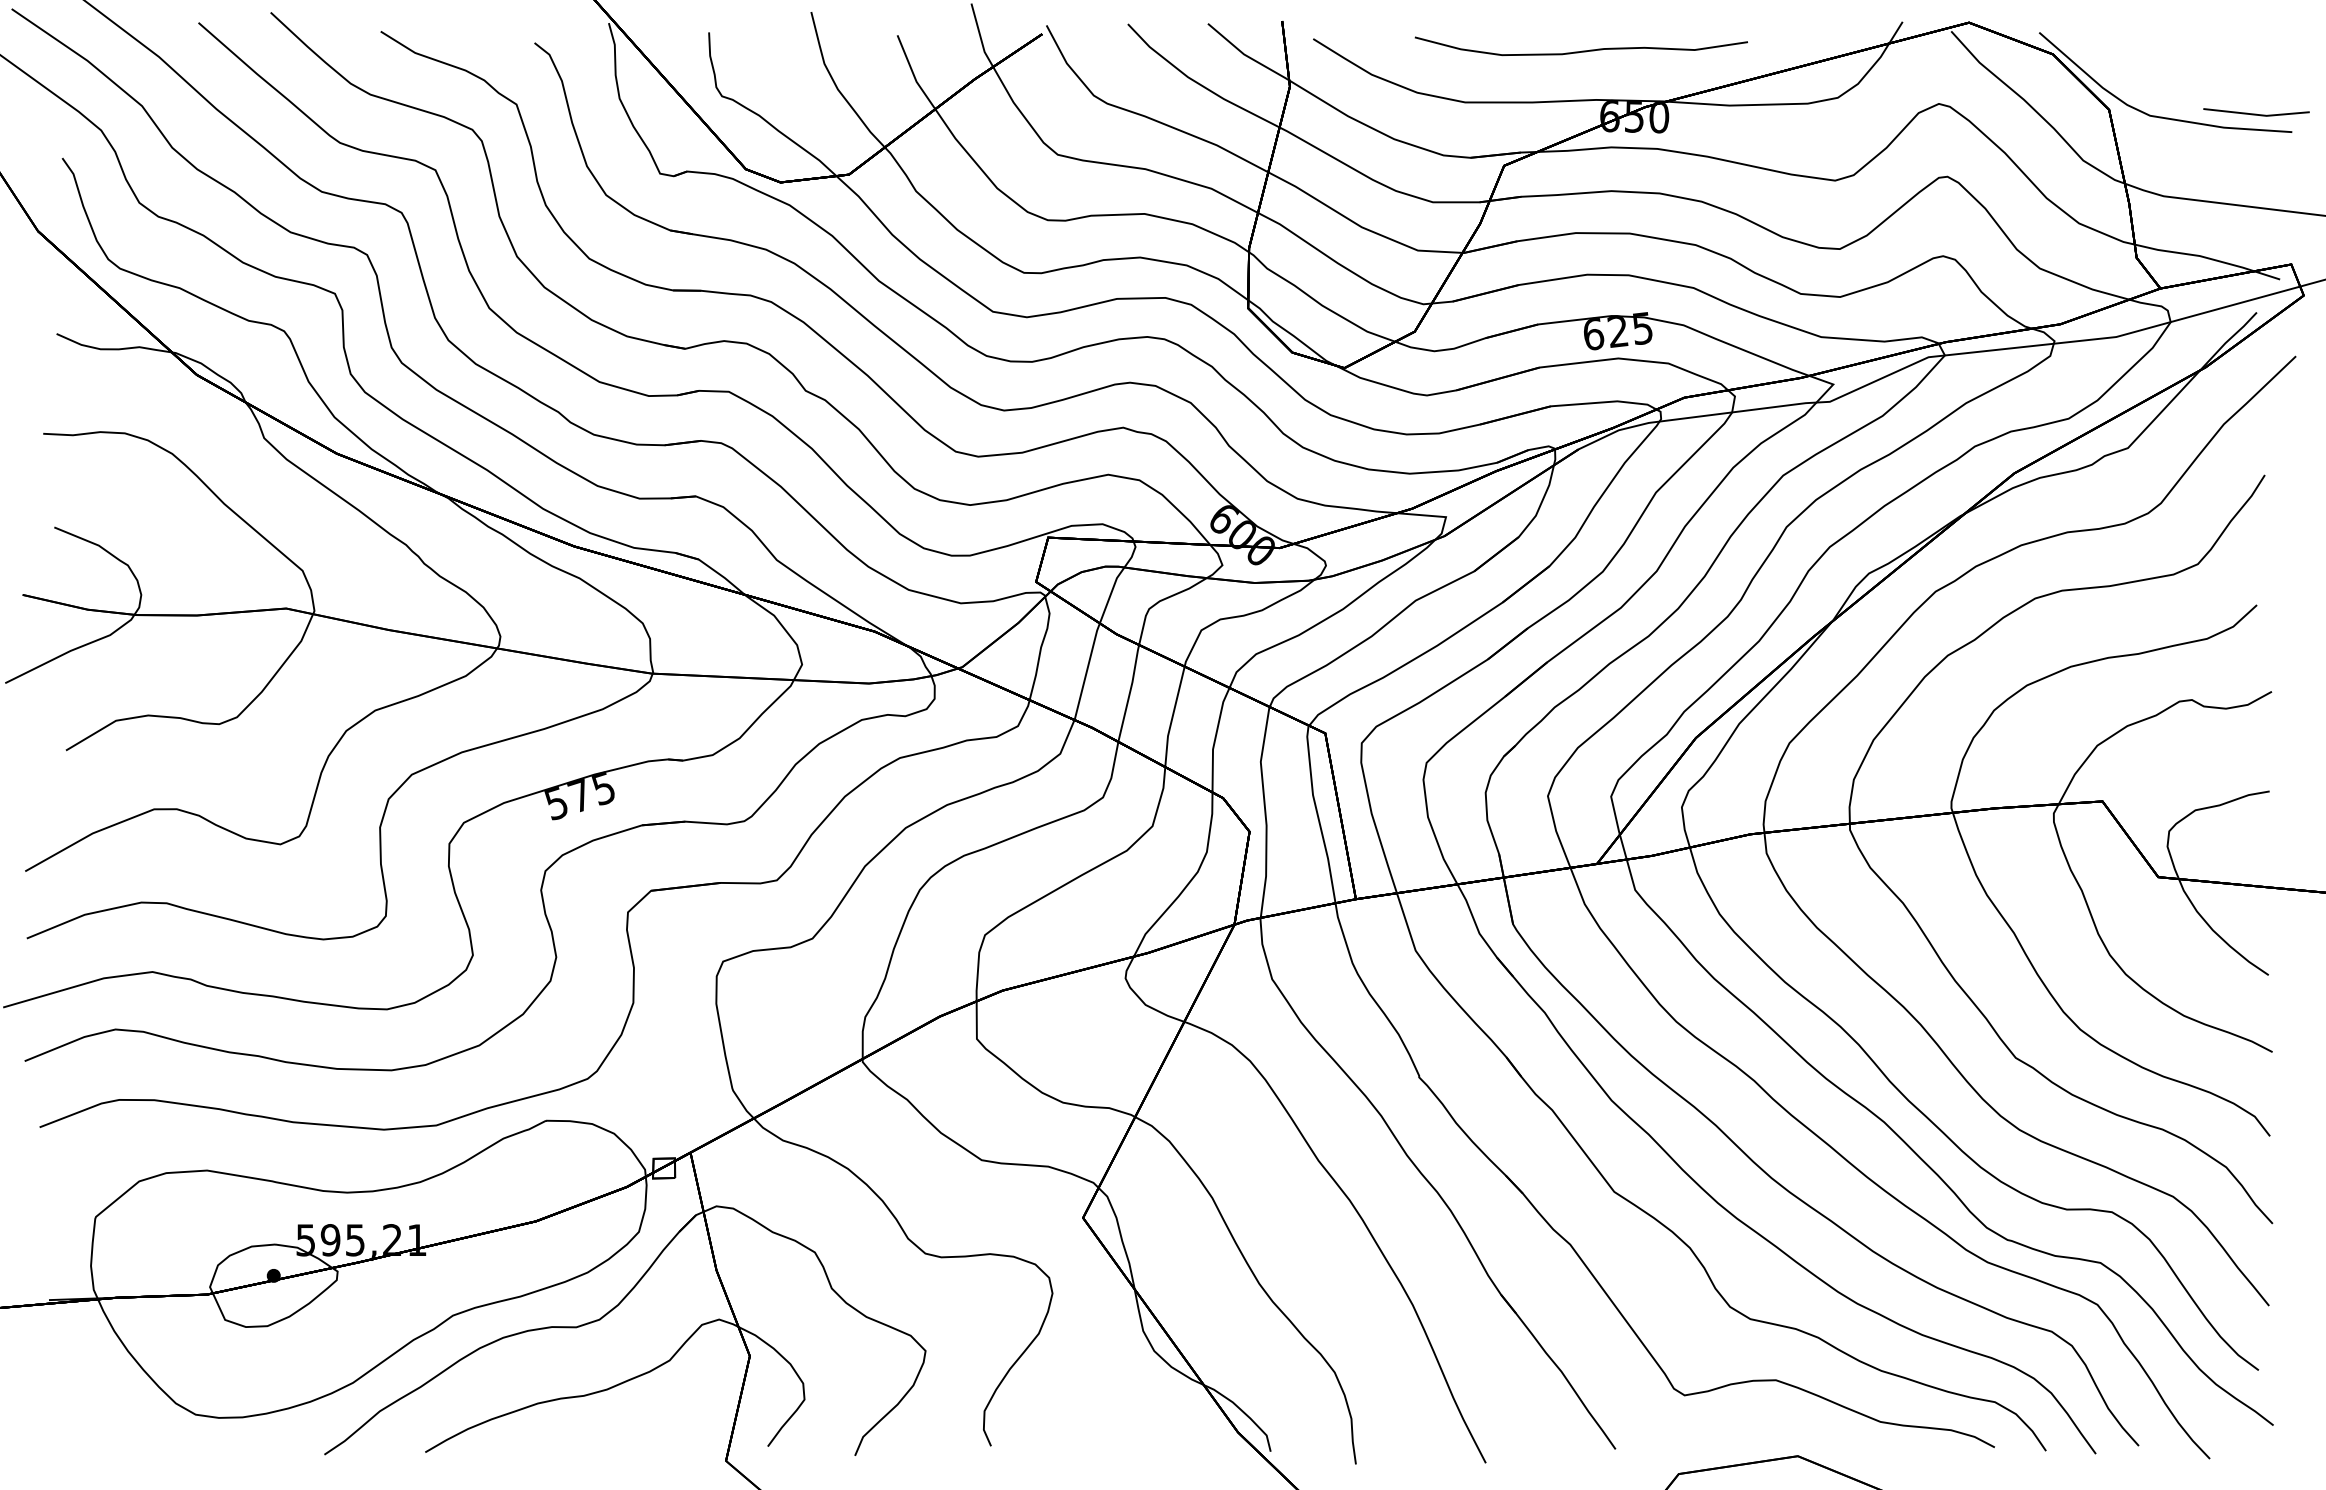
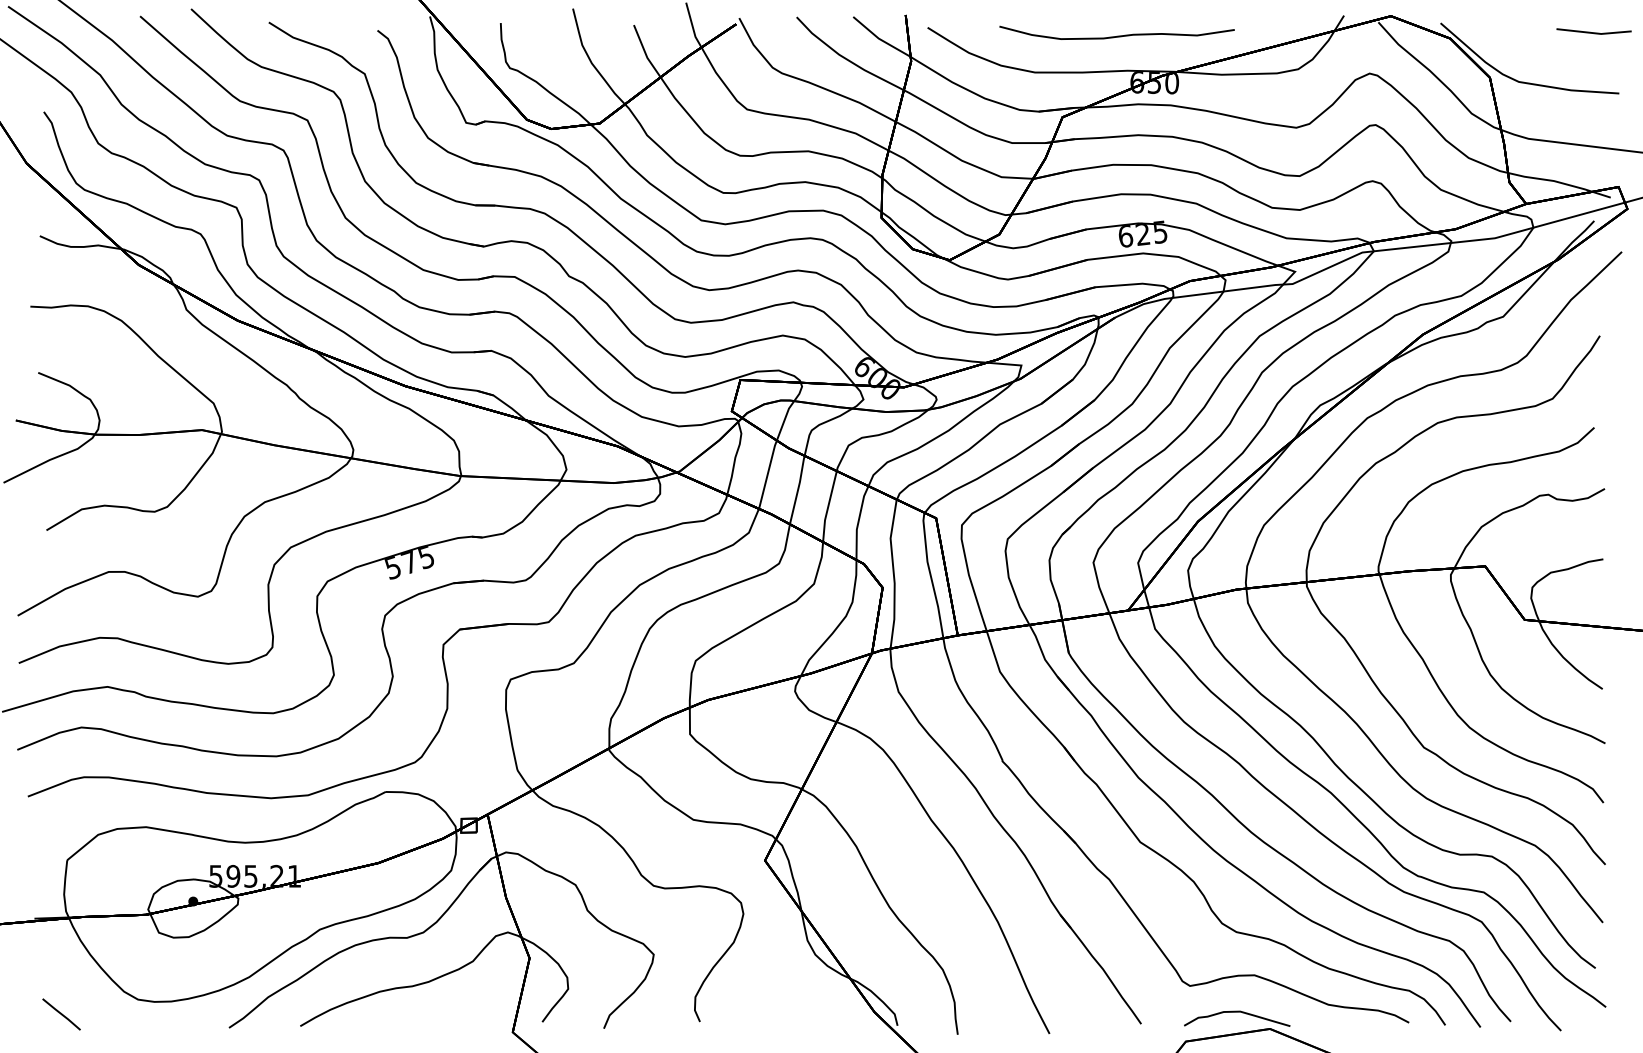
line: (2256, 113) -> (1594, 32), moved
curve: (1751, 1432) -> (1237, 1012), added
line: (87, 1435) -> (61, 1014), added

